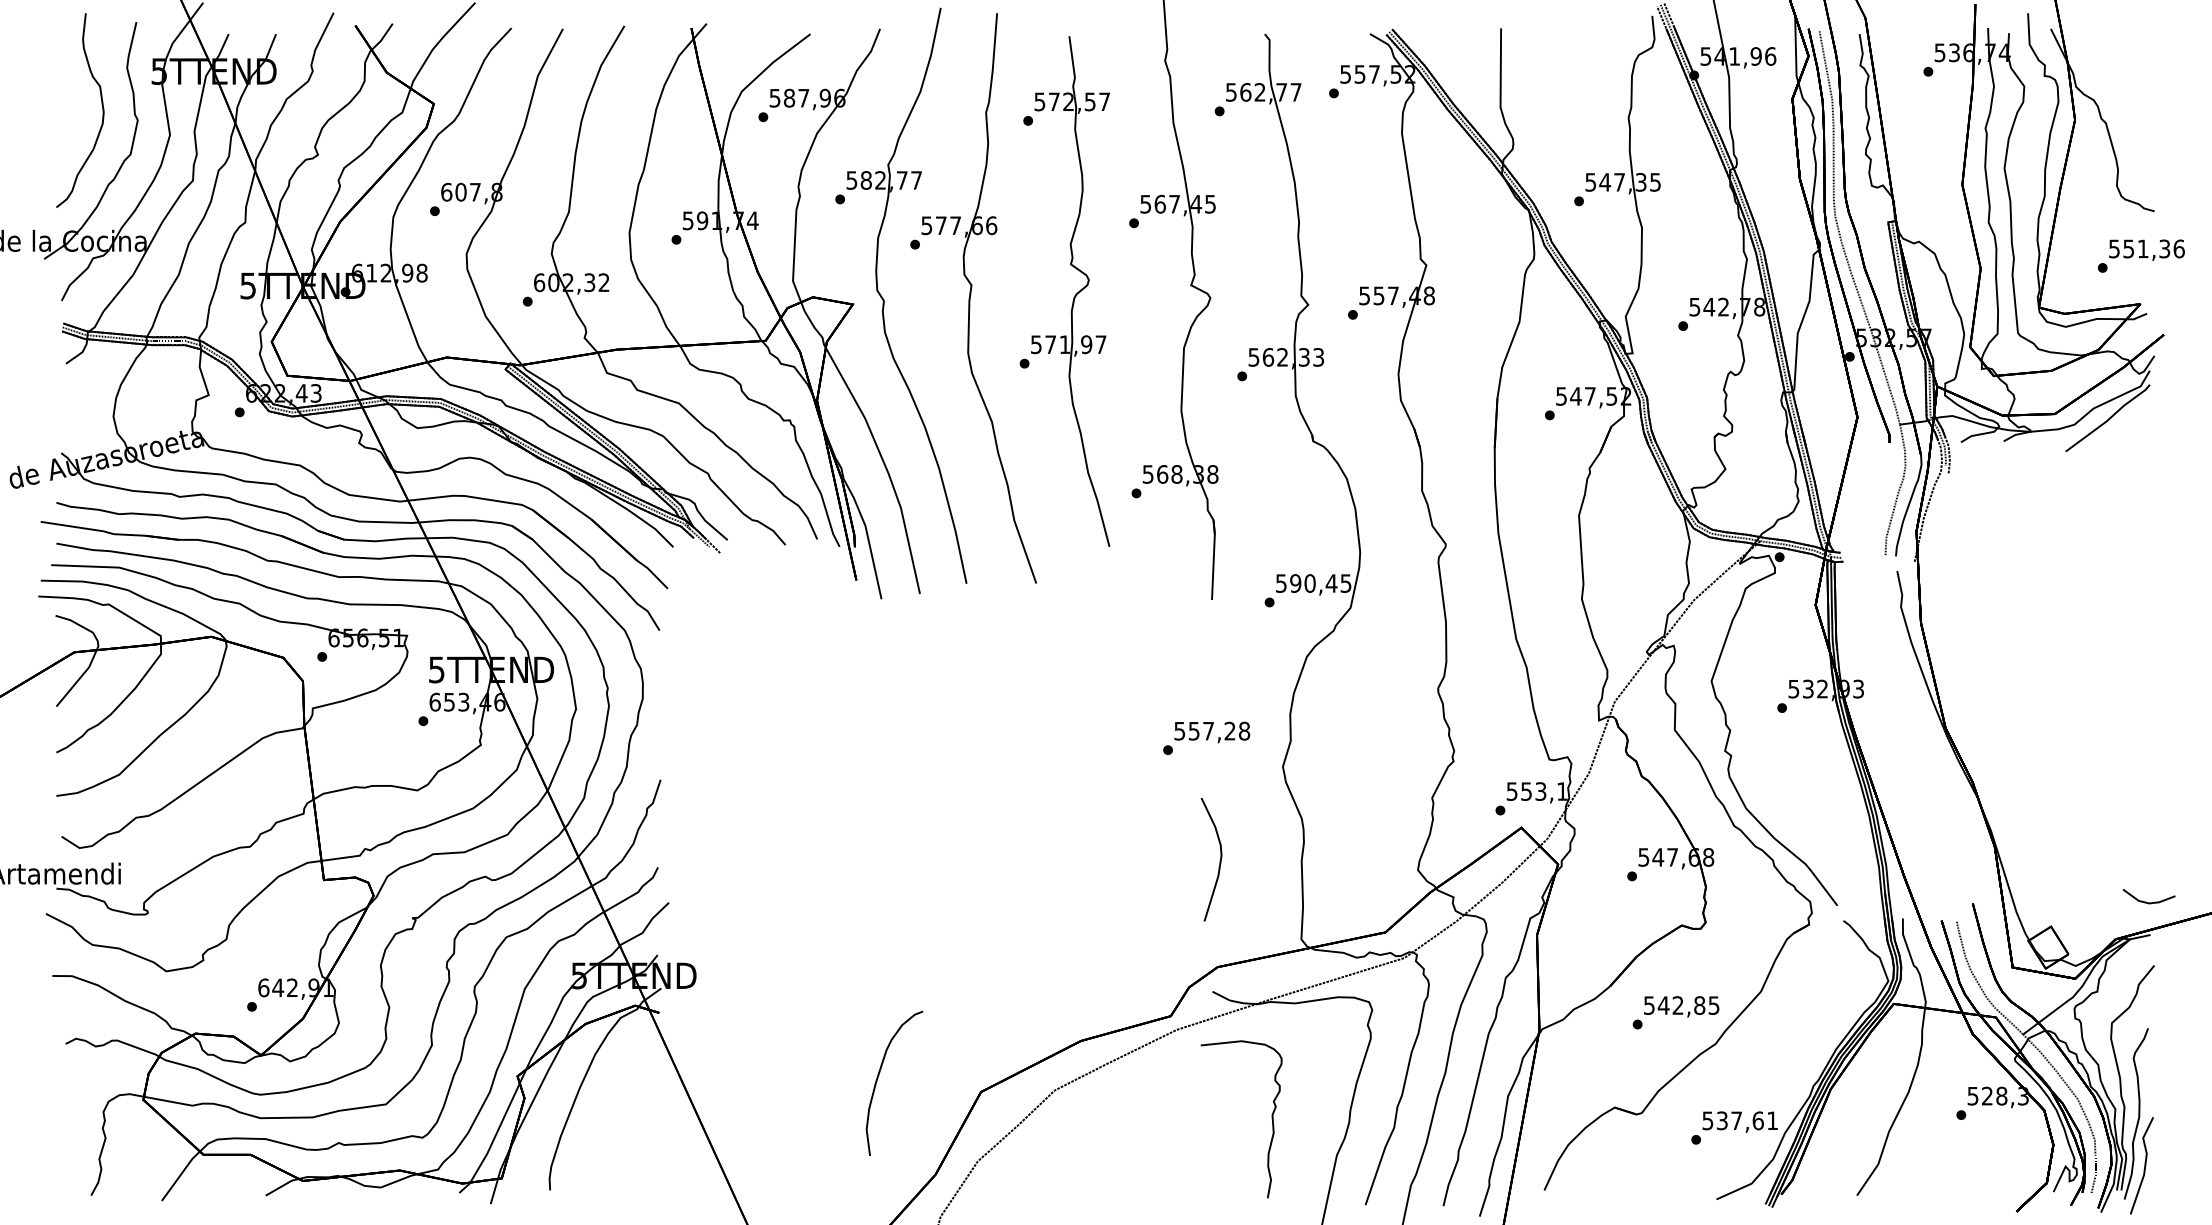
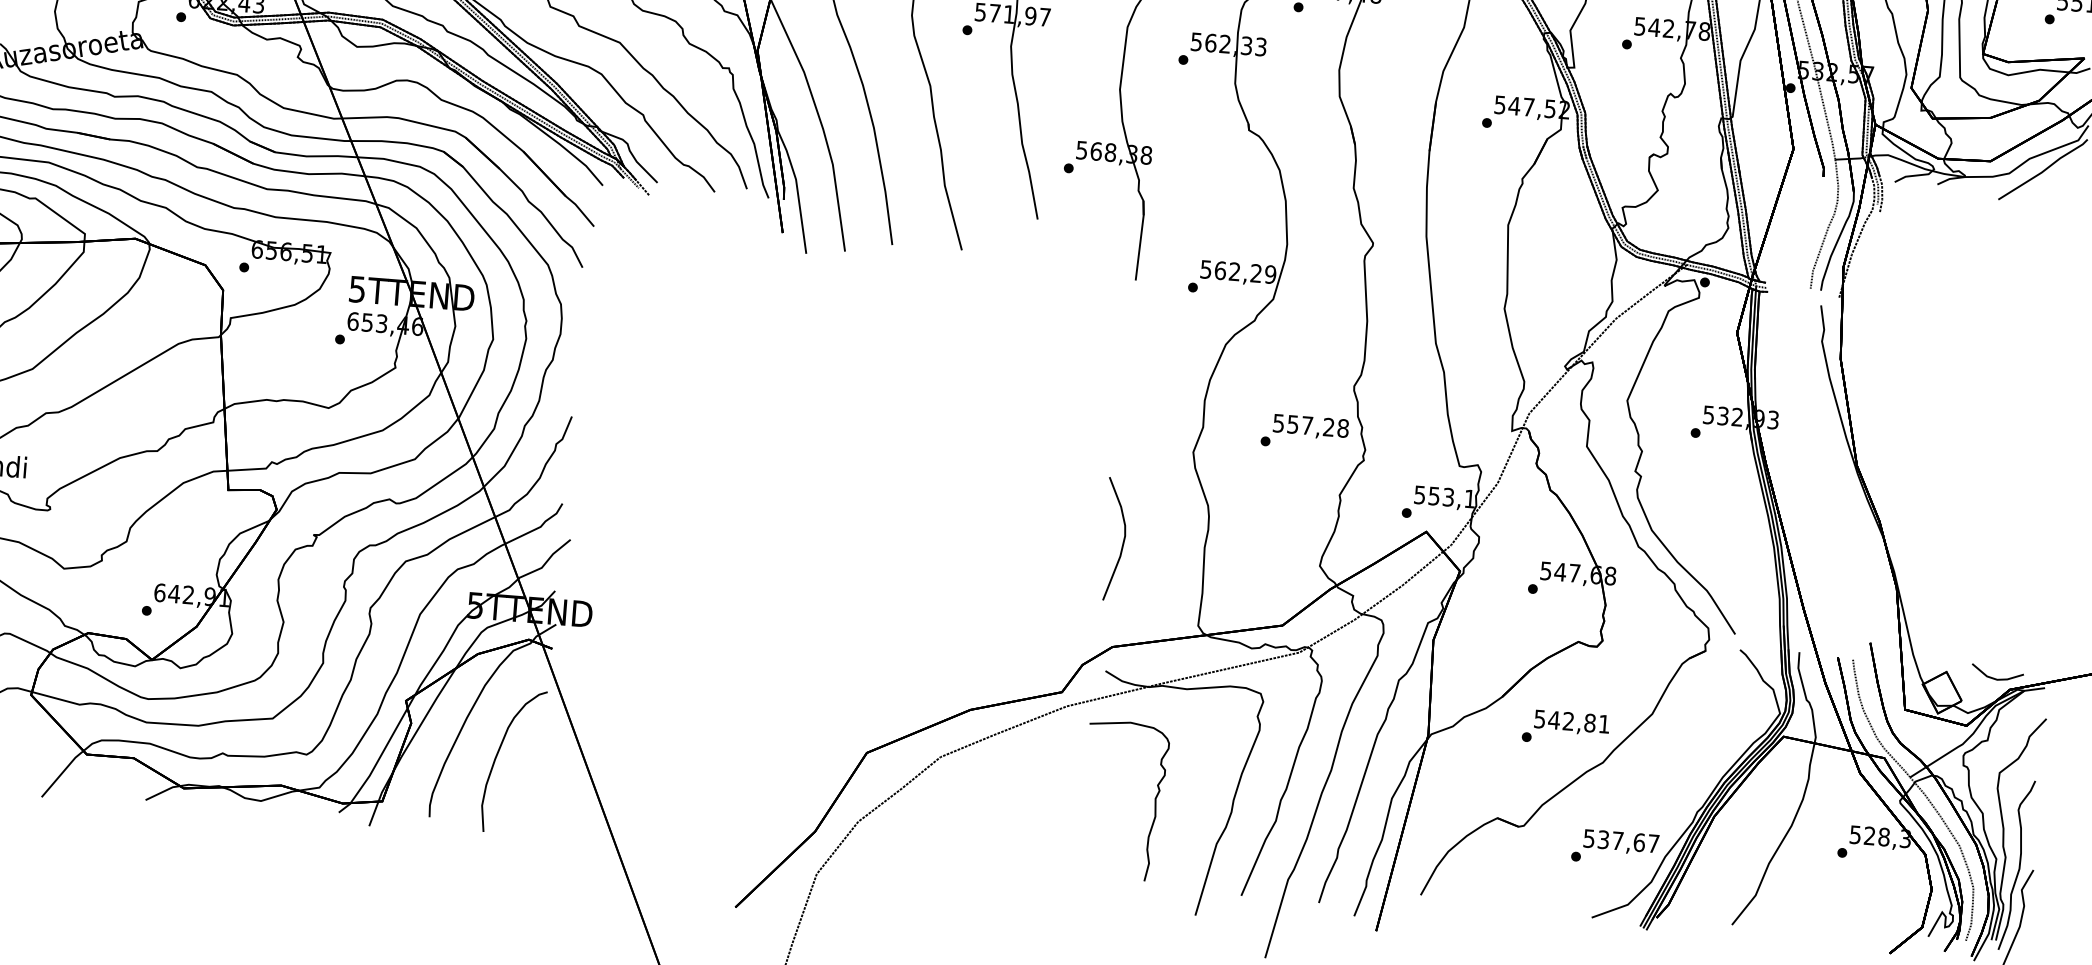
text: (1320, 583) -> (1245, 272), 590,45 -> 562,29
text: (1206, 737) -> (1304, 431), moved
line: (2146, 901) -> (1994, 677), moved
text: (1713, 1005) -> (1603, 724), 542,85 -> 542,81
part: (878, 1078) -> (497, 755), moved
text: (1772, 1120) -> (1653, 843), 537,61 -> 537,67

